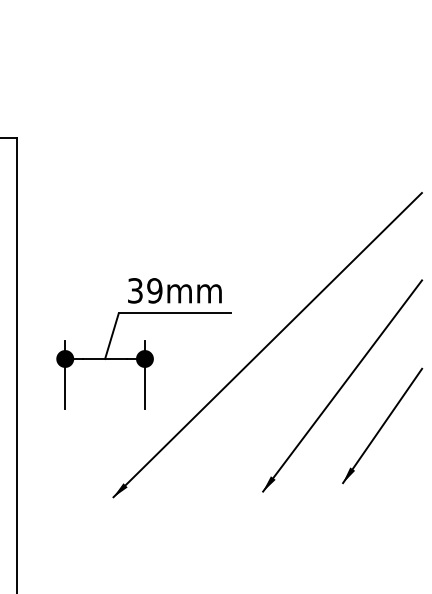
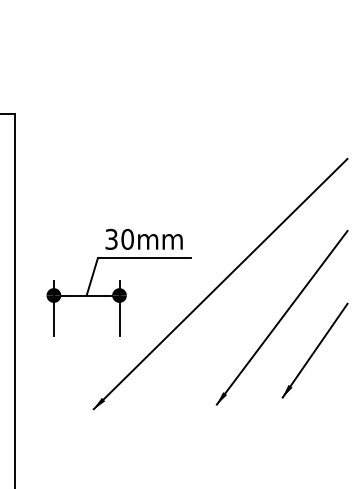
text: (154, 290) -> (127, 239), 39mm -> 30mm

